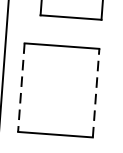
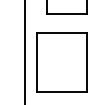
line: (21, 88) -> (37, 63), dashed -> solid
line: (96, 92) -> (87, 62), dashed -> solid

